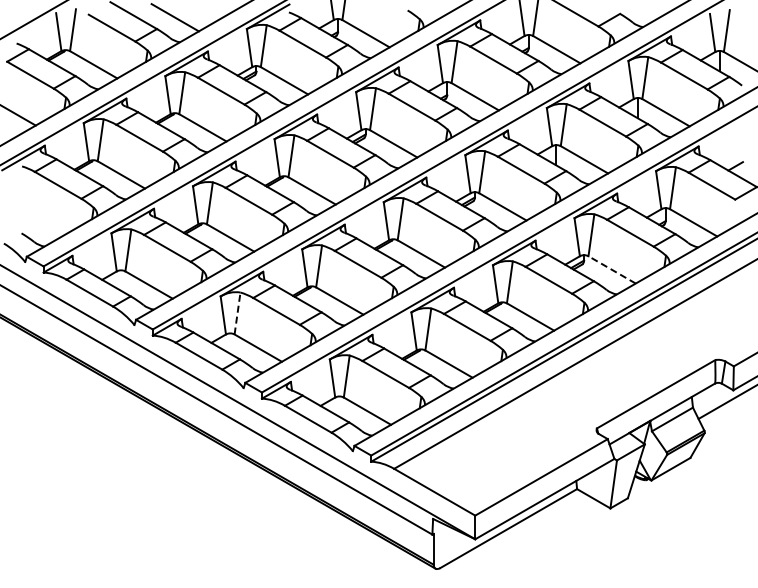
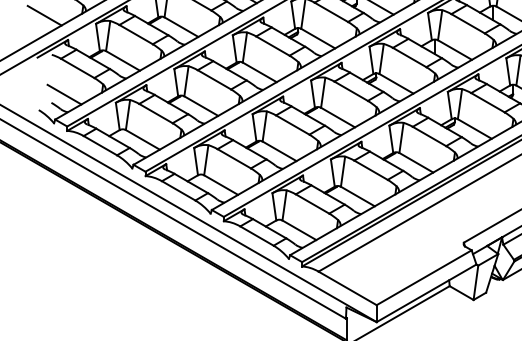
line: (39, 221) -> (64, 94), added
line: (611, 269) -> (474, 128), dashed -> solid
line: (237, 313) -> (206, 160), dashed -> solid

